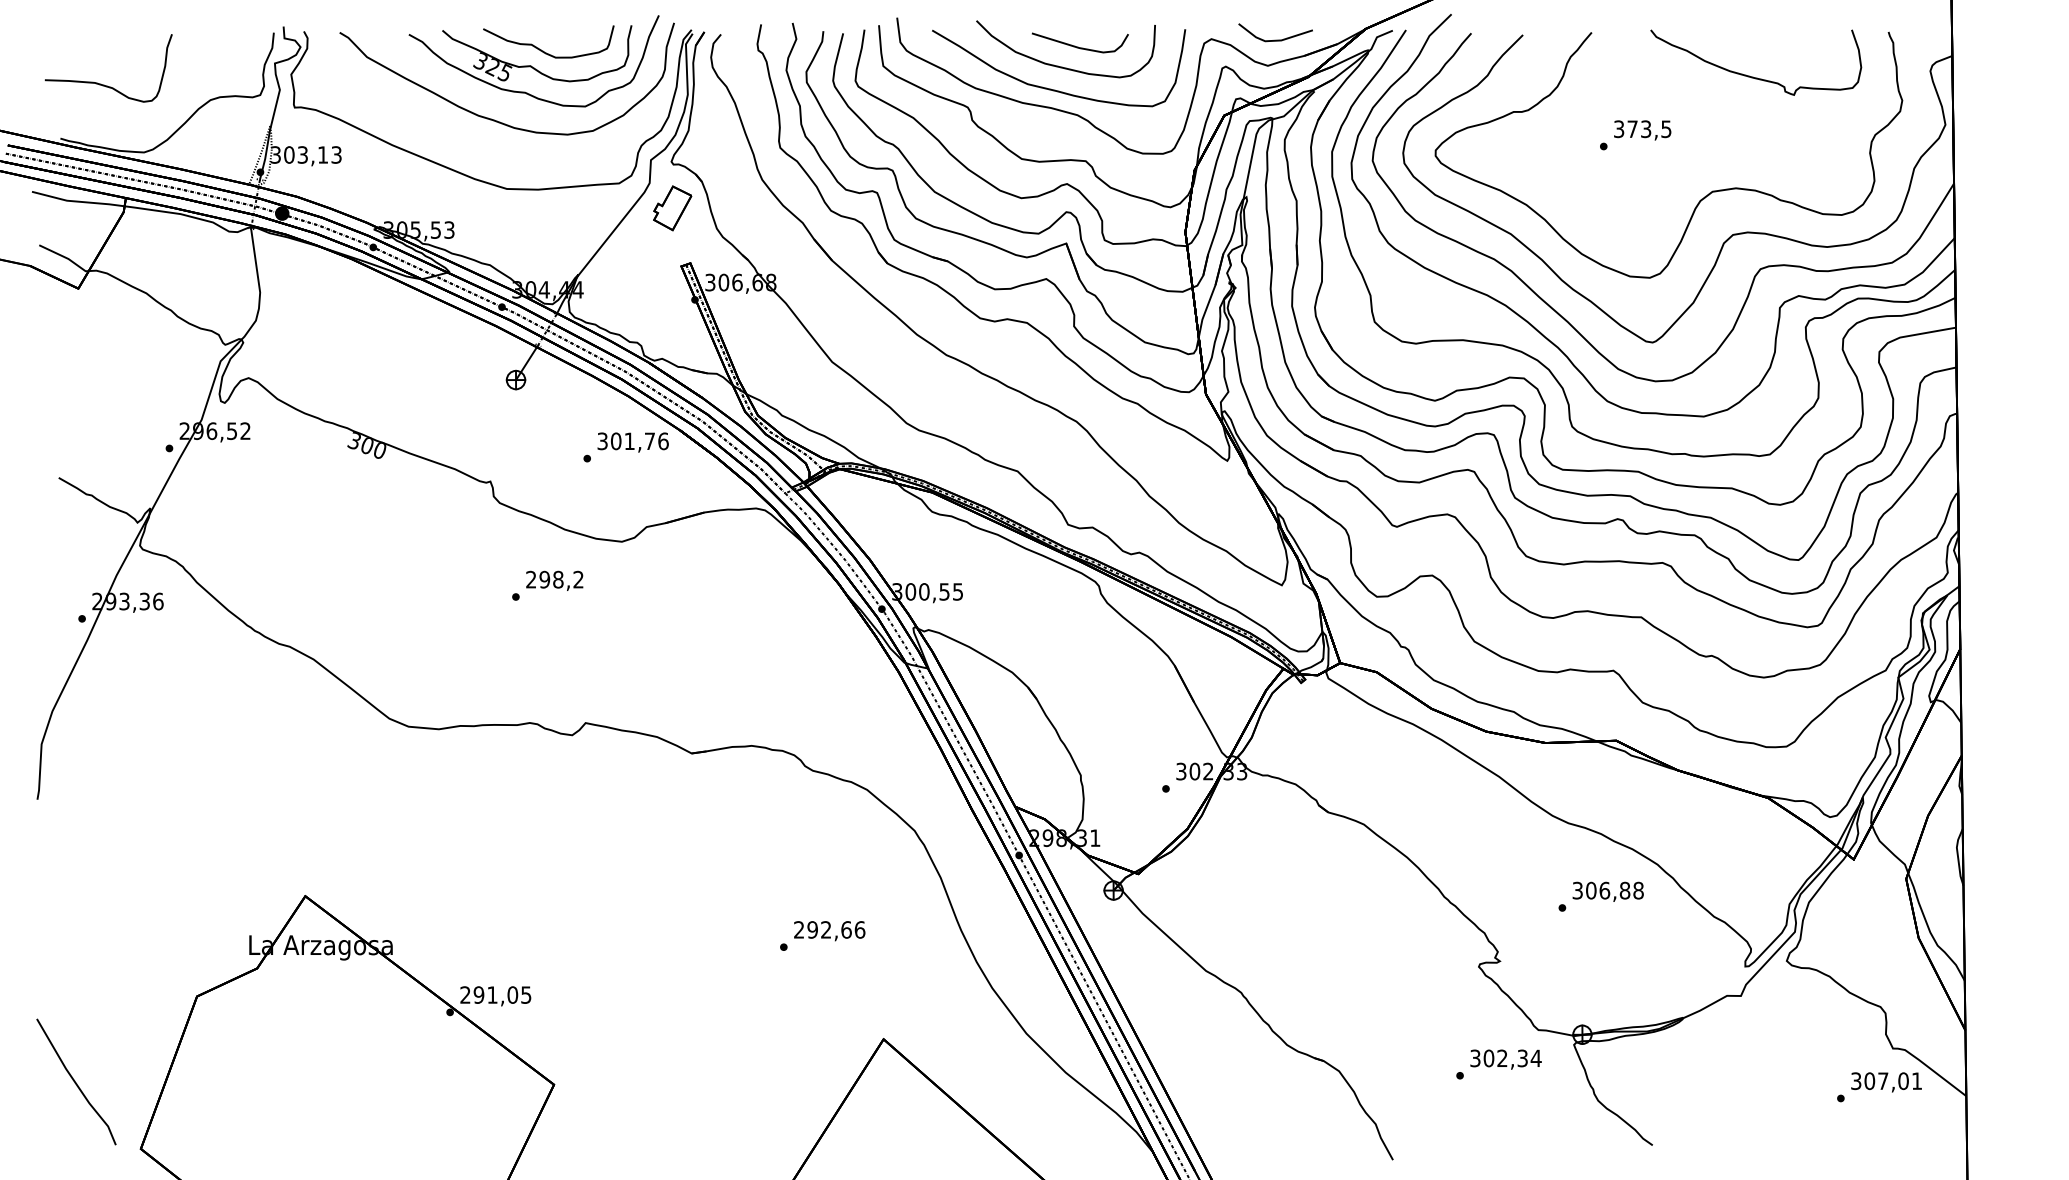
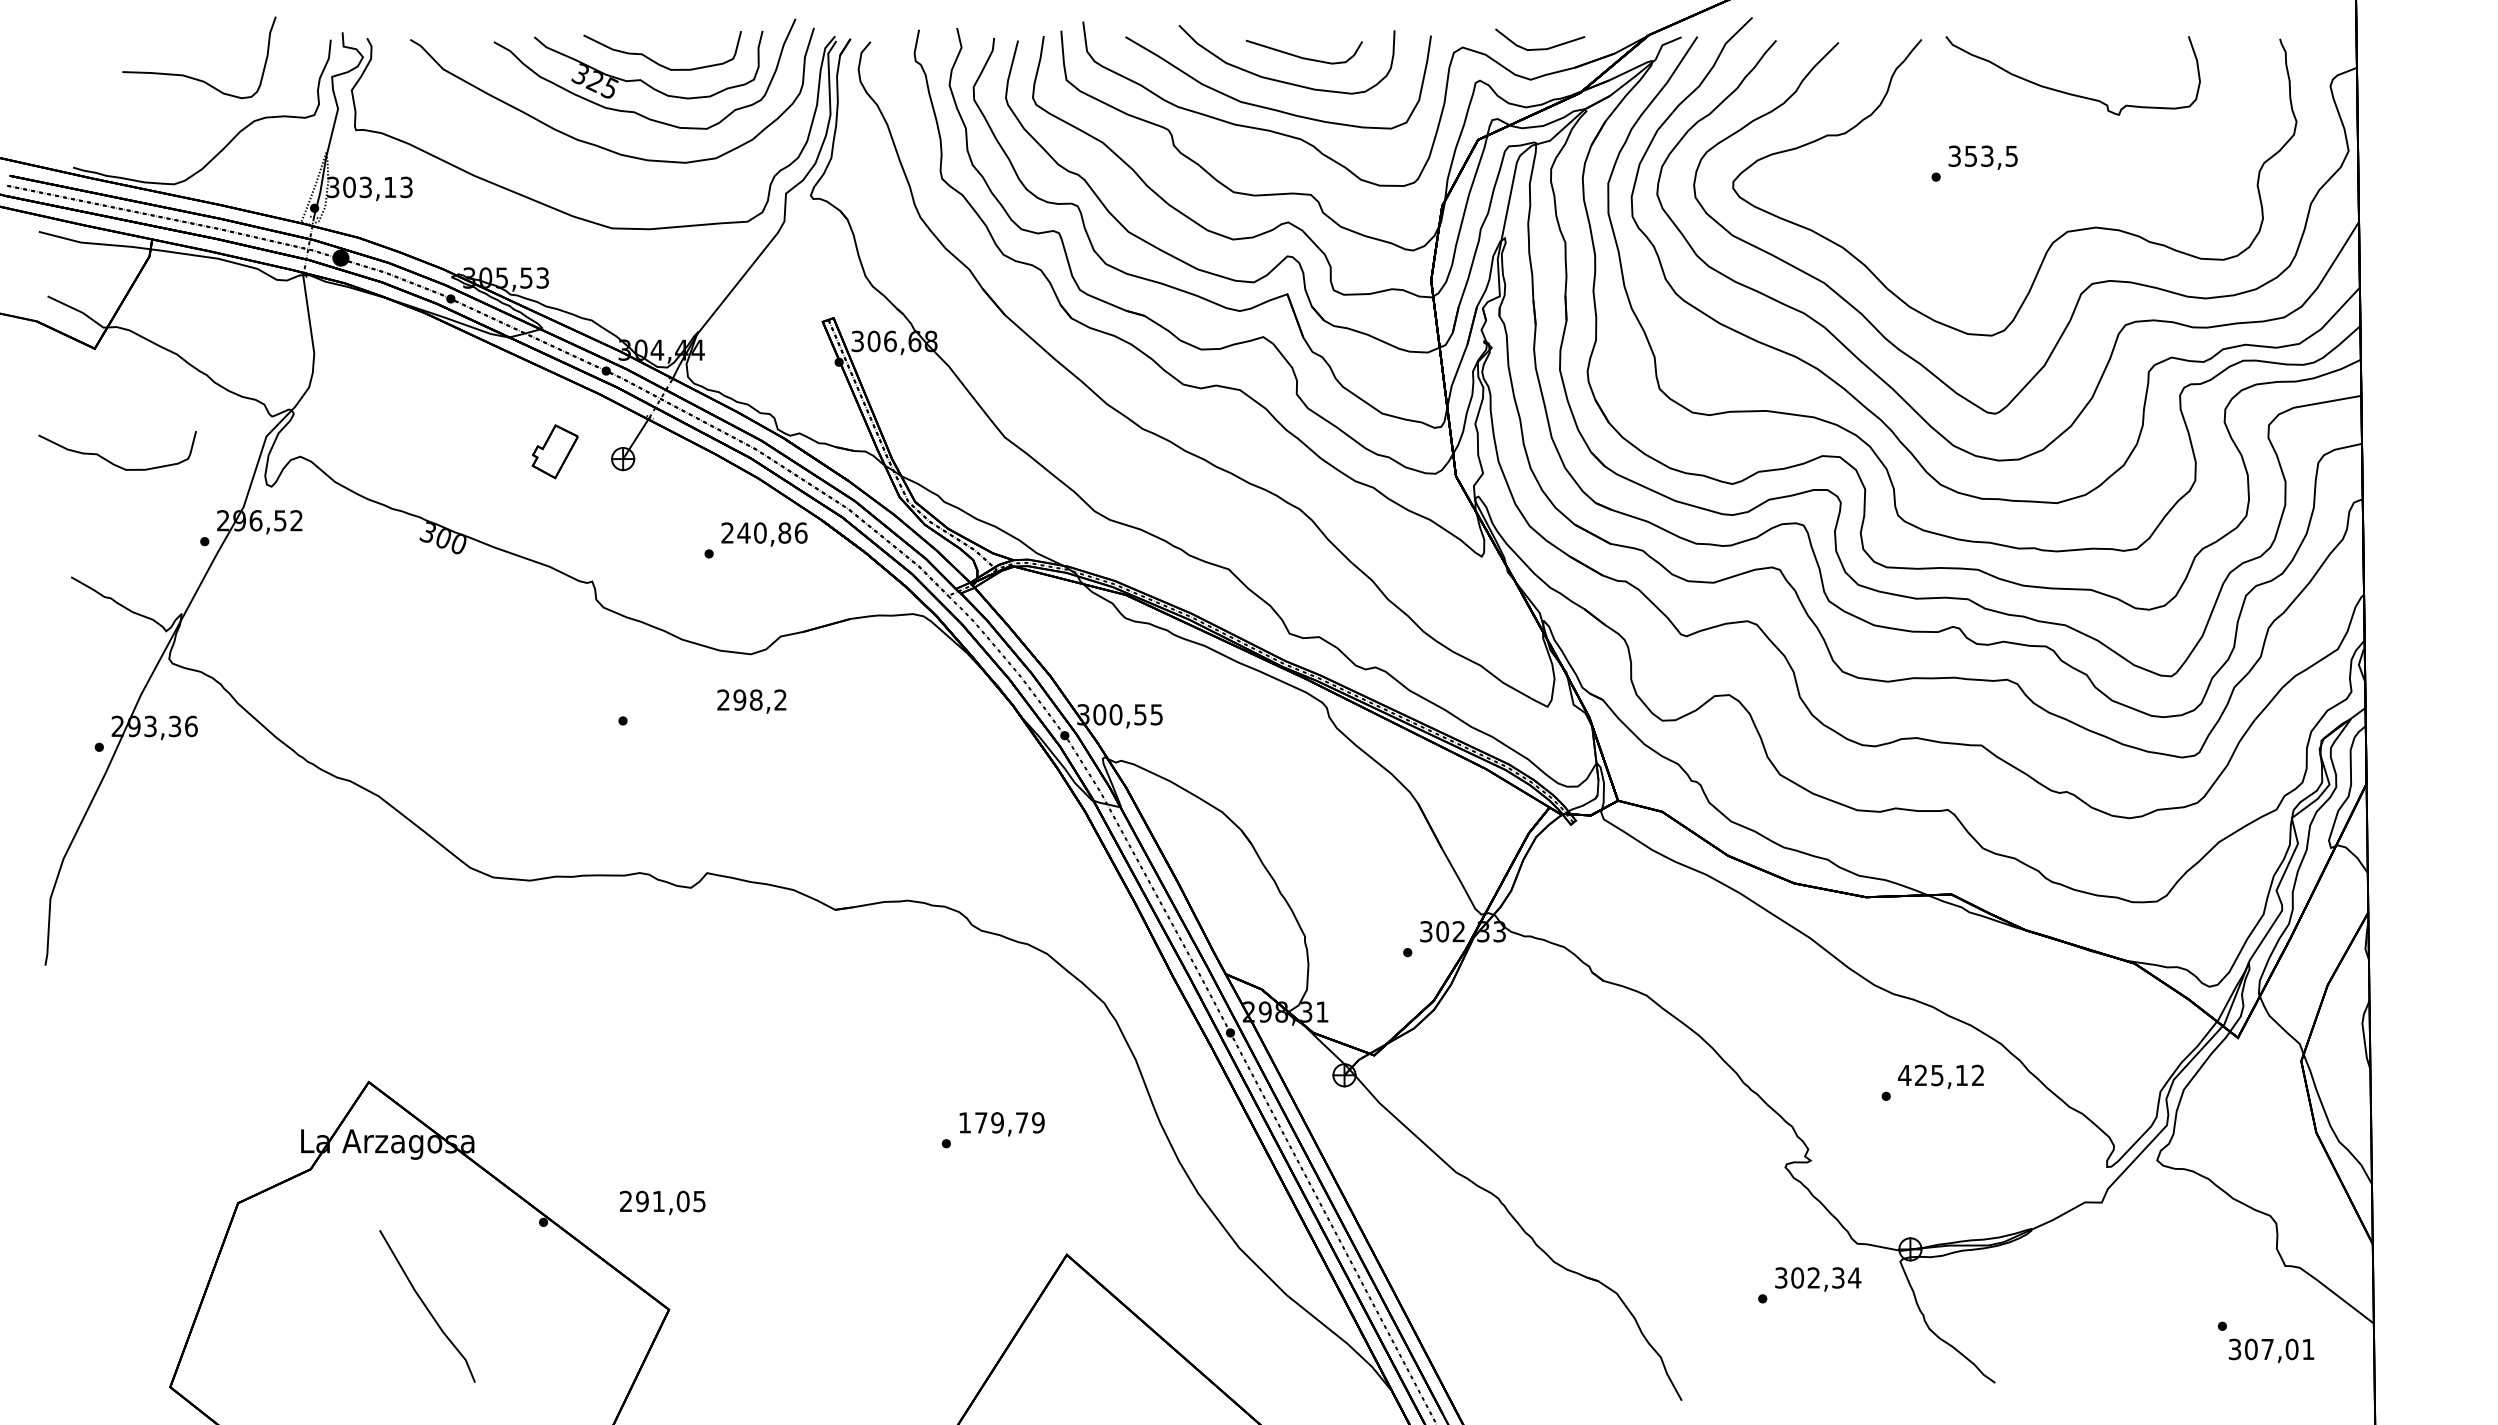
curve: (1752, 76) -> (2068, 92), moved
curve: (103, 84) -> (193, 77), moved
text: (1632, 129) -> (1970, 156), 373,5 -> 353,5
part: (672, 208) -> (554, 451), moved
curve: (90, 381) -> (109, 460), added
text: (626, 440) -> (756, 532), 301,76 -> 240,86
text: (554, 580) -> (751, 701), moved
text: (1608, 890) -> (1941, 1075), 306,88 -> 425,12
text: (829, 929) -> (1001, 1122), 292,66 -> 179,79
text: (495, 995) -> (662, 1202), moved
line: (75, 1082) -> (426, 1306), moved
text: (1886, 1082) -> (2271, 1350), moved

